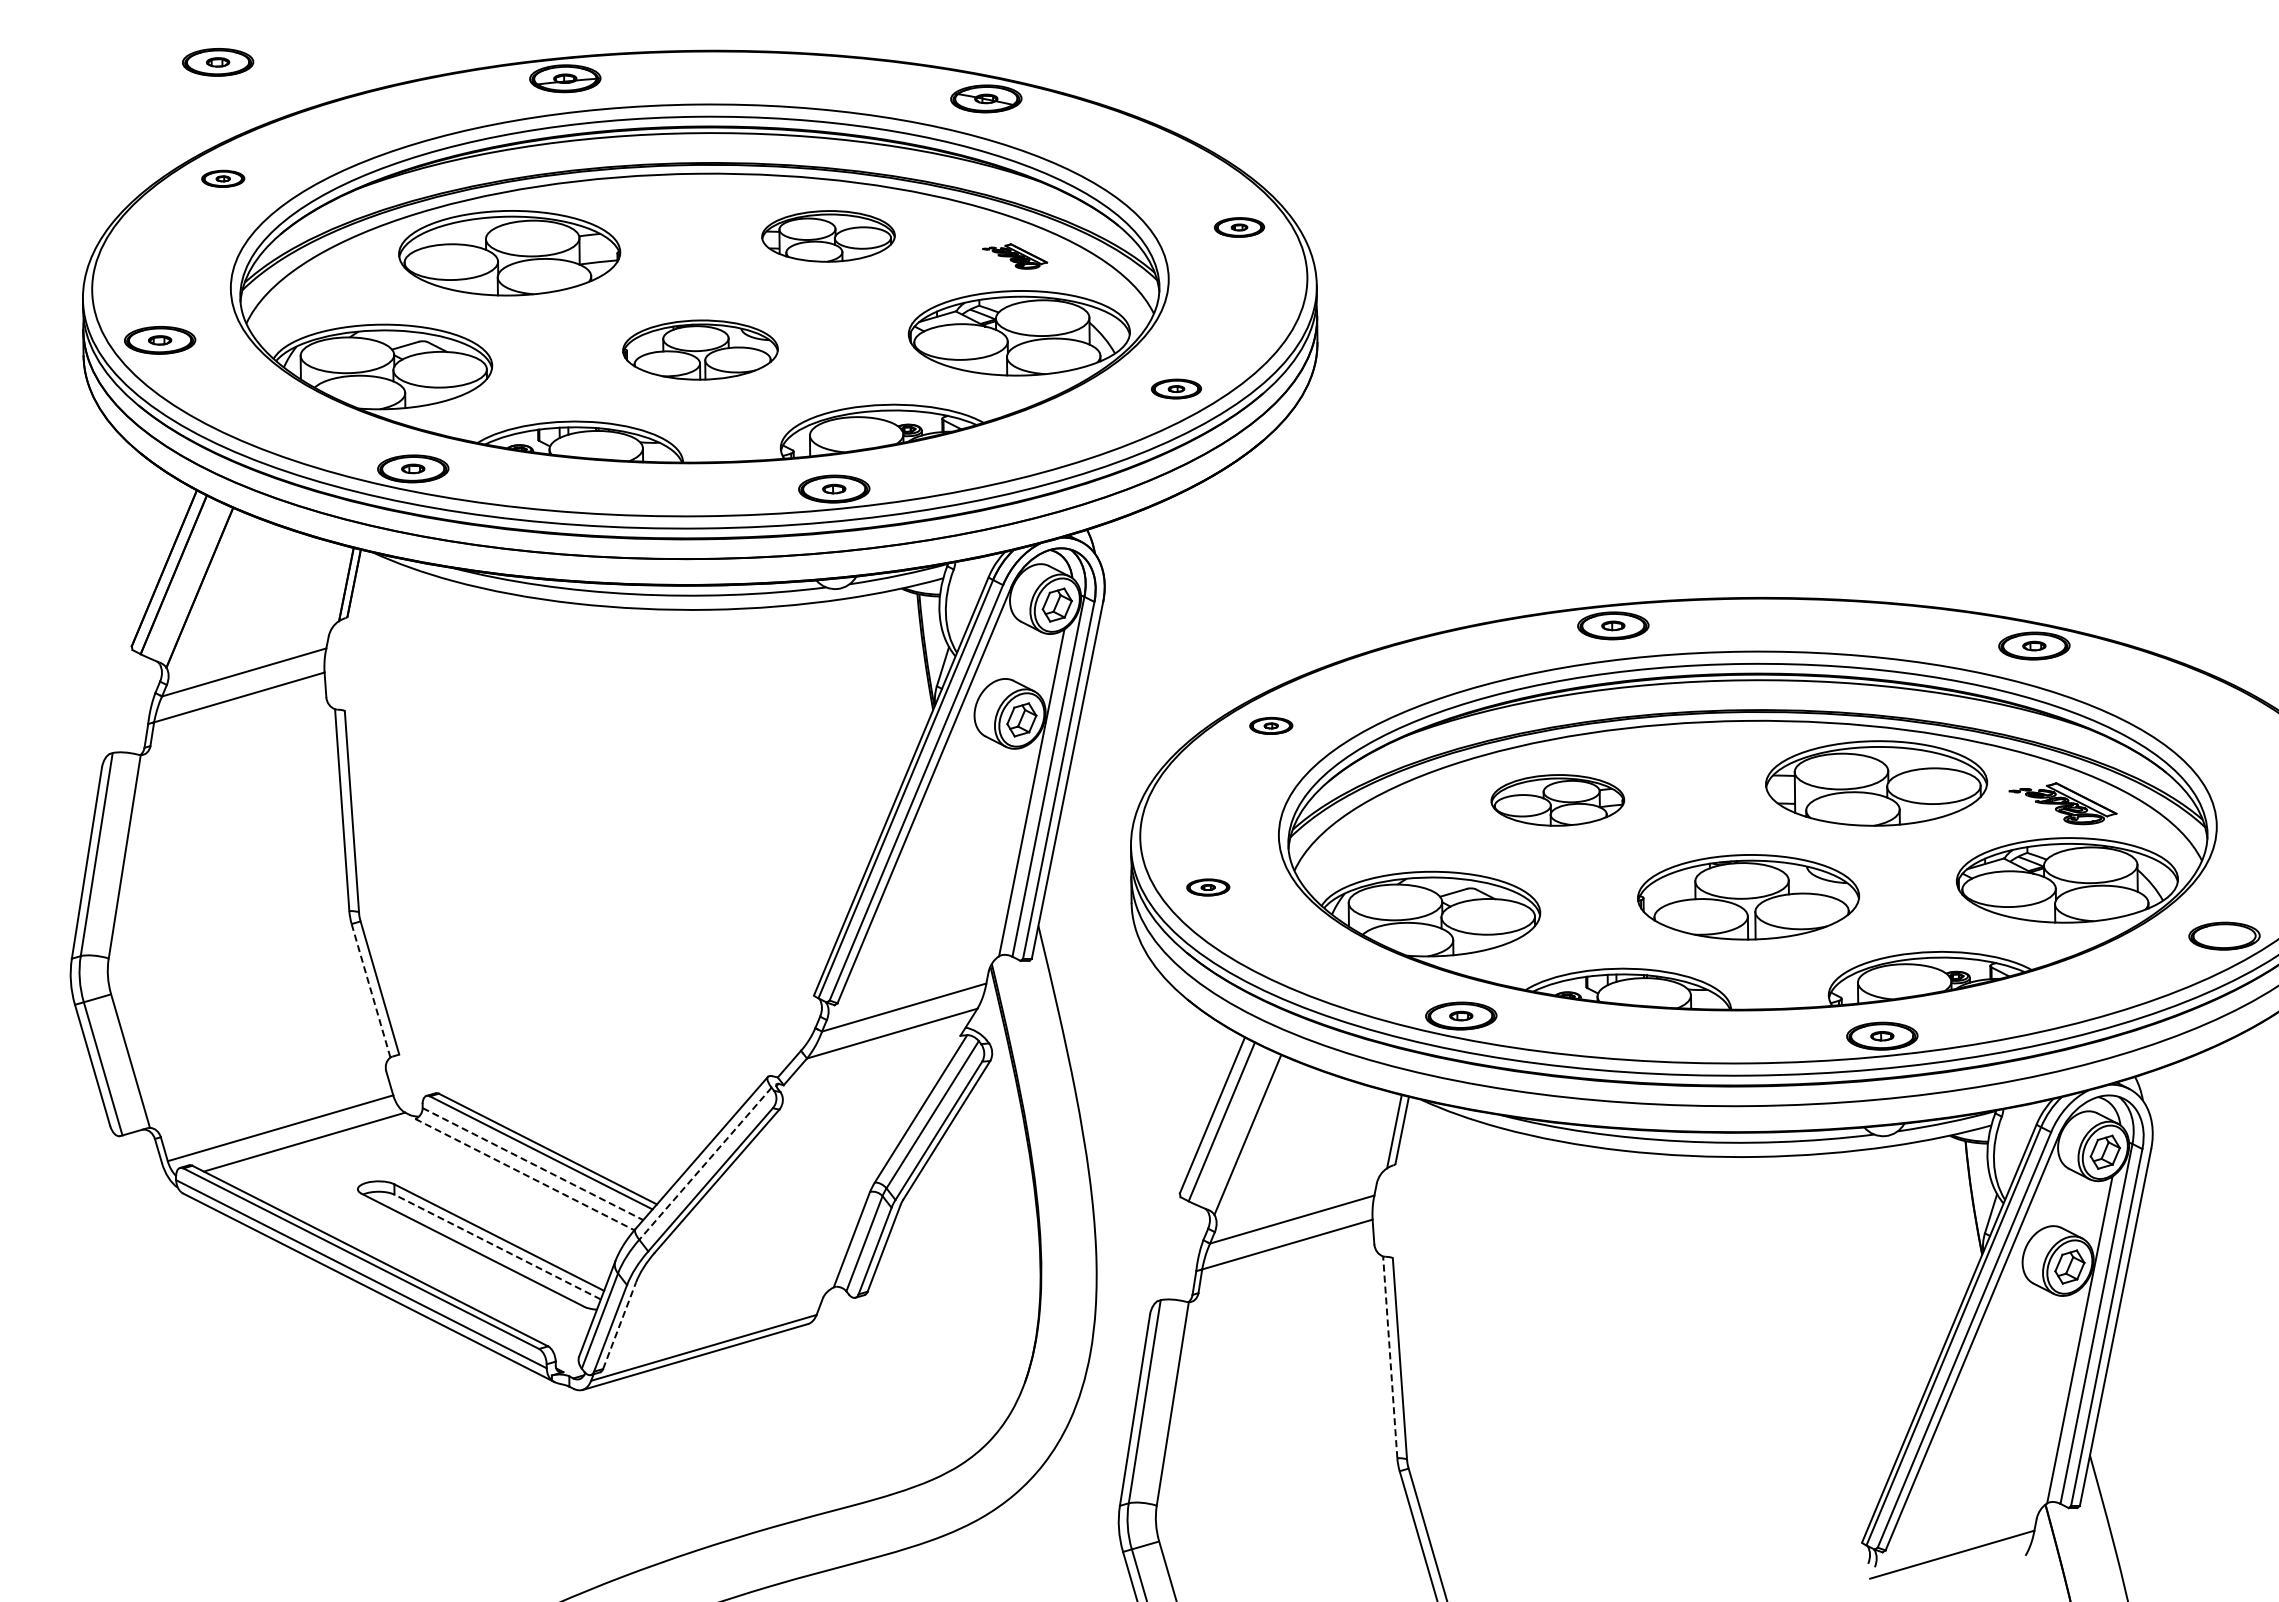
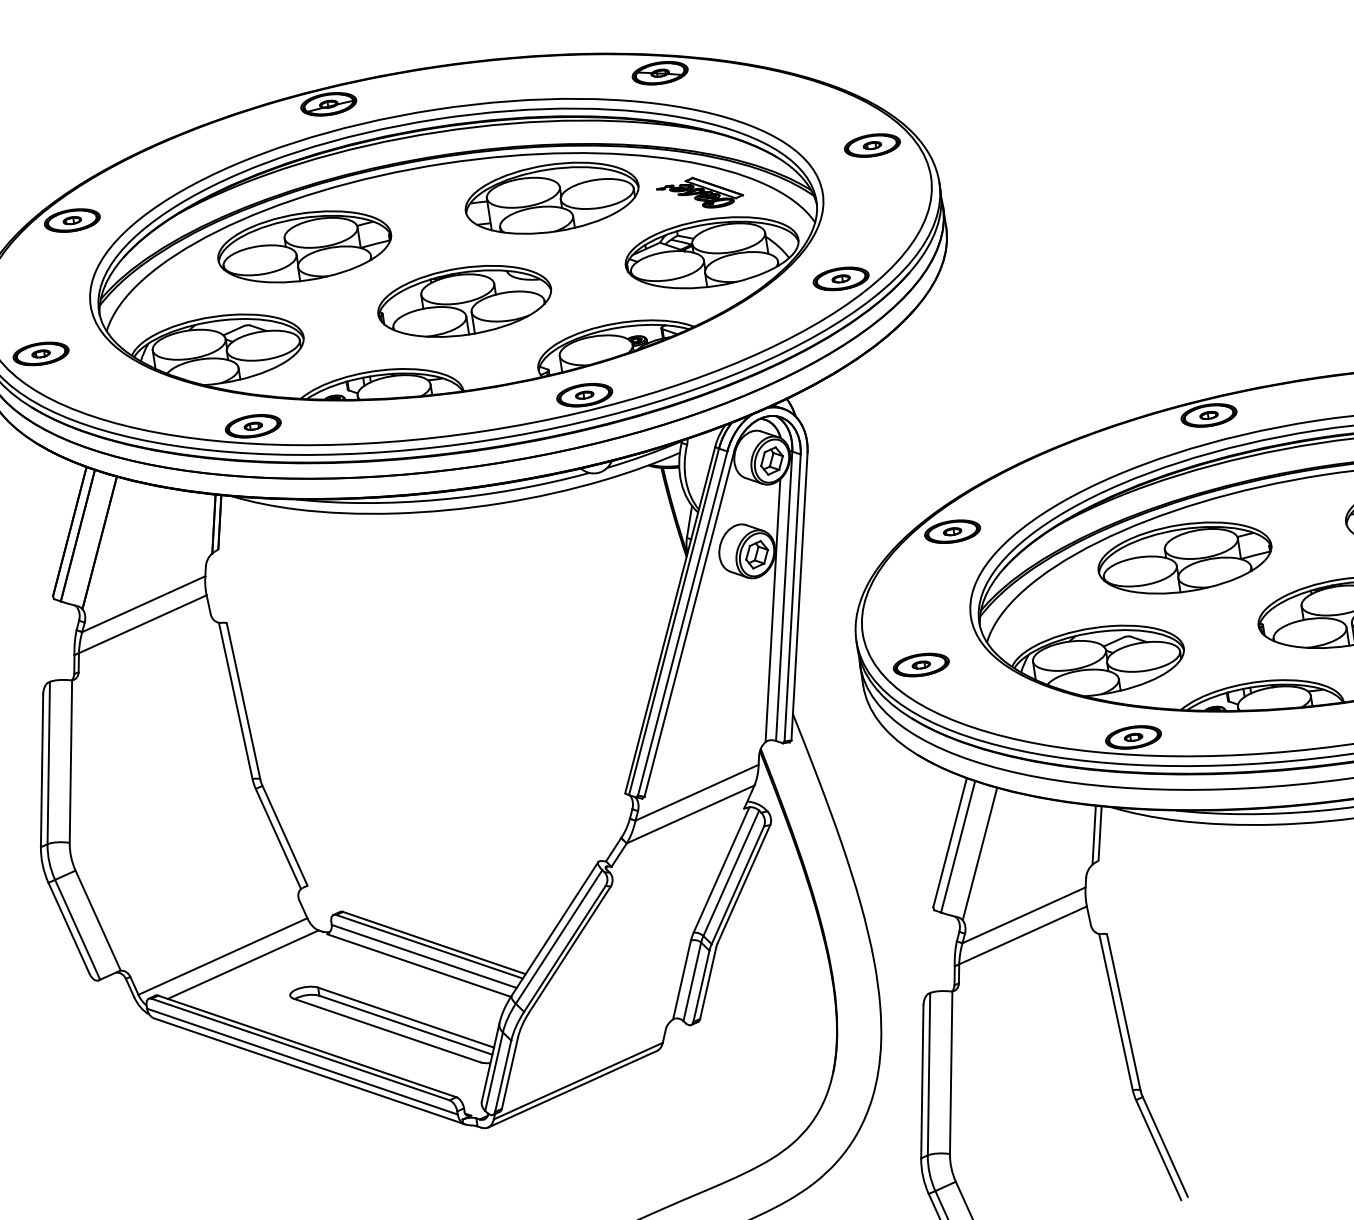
part: (218, 62) -> (55, 130), removed
part: (223, 178) -> (72, 220), size x1.67
part: (1239, 227) -> (872, 145), size x1.43
part: (828, 236) -> (552, 198), size x1.67
part: (1014, 256) -> (699, 193), size x1.67
part: (700, 349) -> (464, 300), size x1.43
part: (1176, 388) -> (841, 278), size x1.43
part: (1271, 725) -> (952, 531), size x1.67
part: (1557, 800) -> (1184, 558), size x1.67
part: (1208, 887) -> (921, 665), size x1.67
line: (371, 990) -> (278, 838), dashed -> solid
line: (705, 1163) -> (559, 936), dashed -> solid
line: (532, 1164) -> (423, 956), dashed -> solid
line: (524, 1174) -> (418, 965), dashed -> solid
line: (497, 1247) -> (405, 1025), dashed -> solid
line: (619, 1325) -> (509, 1072), dashed -> solid
line: (1390, 1356) -> (1116, 1011), dashed -> solid

